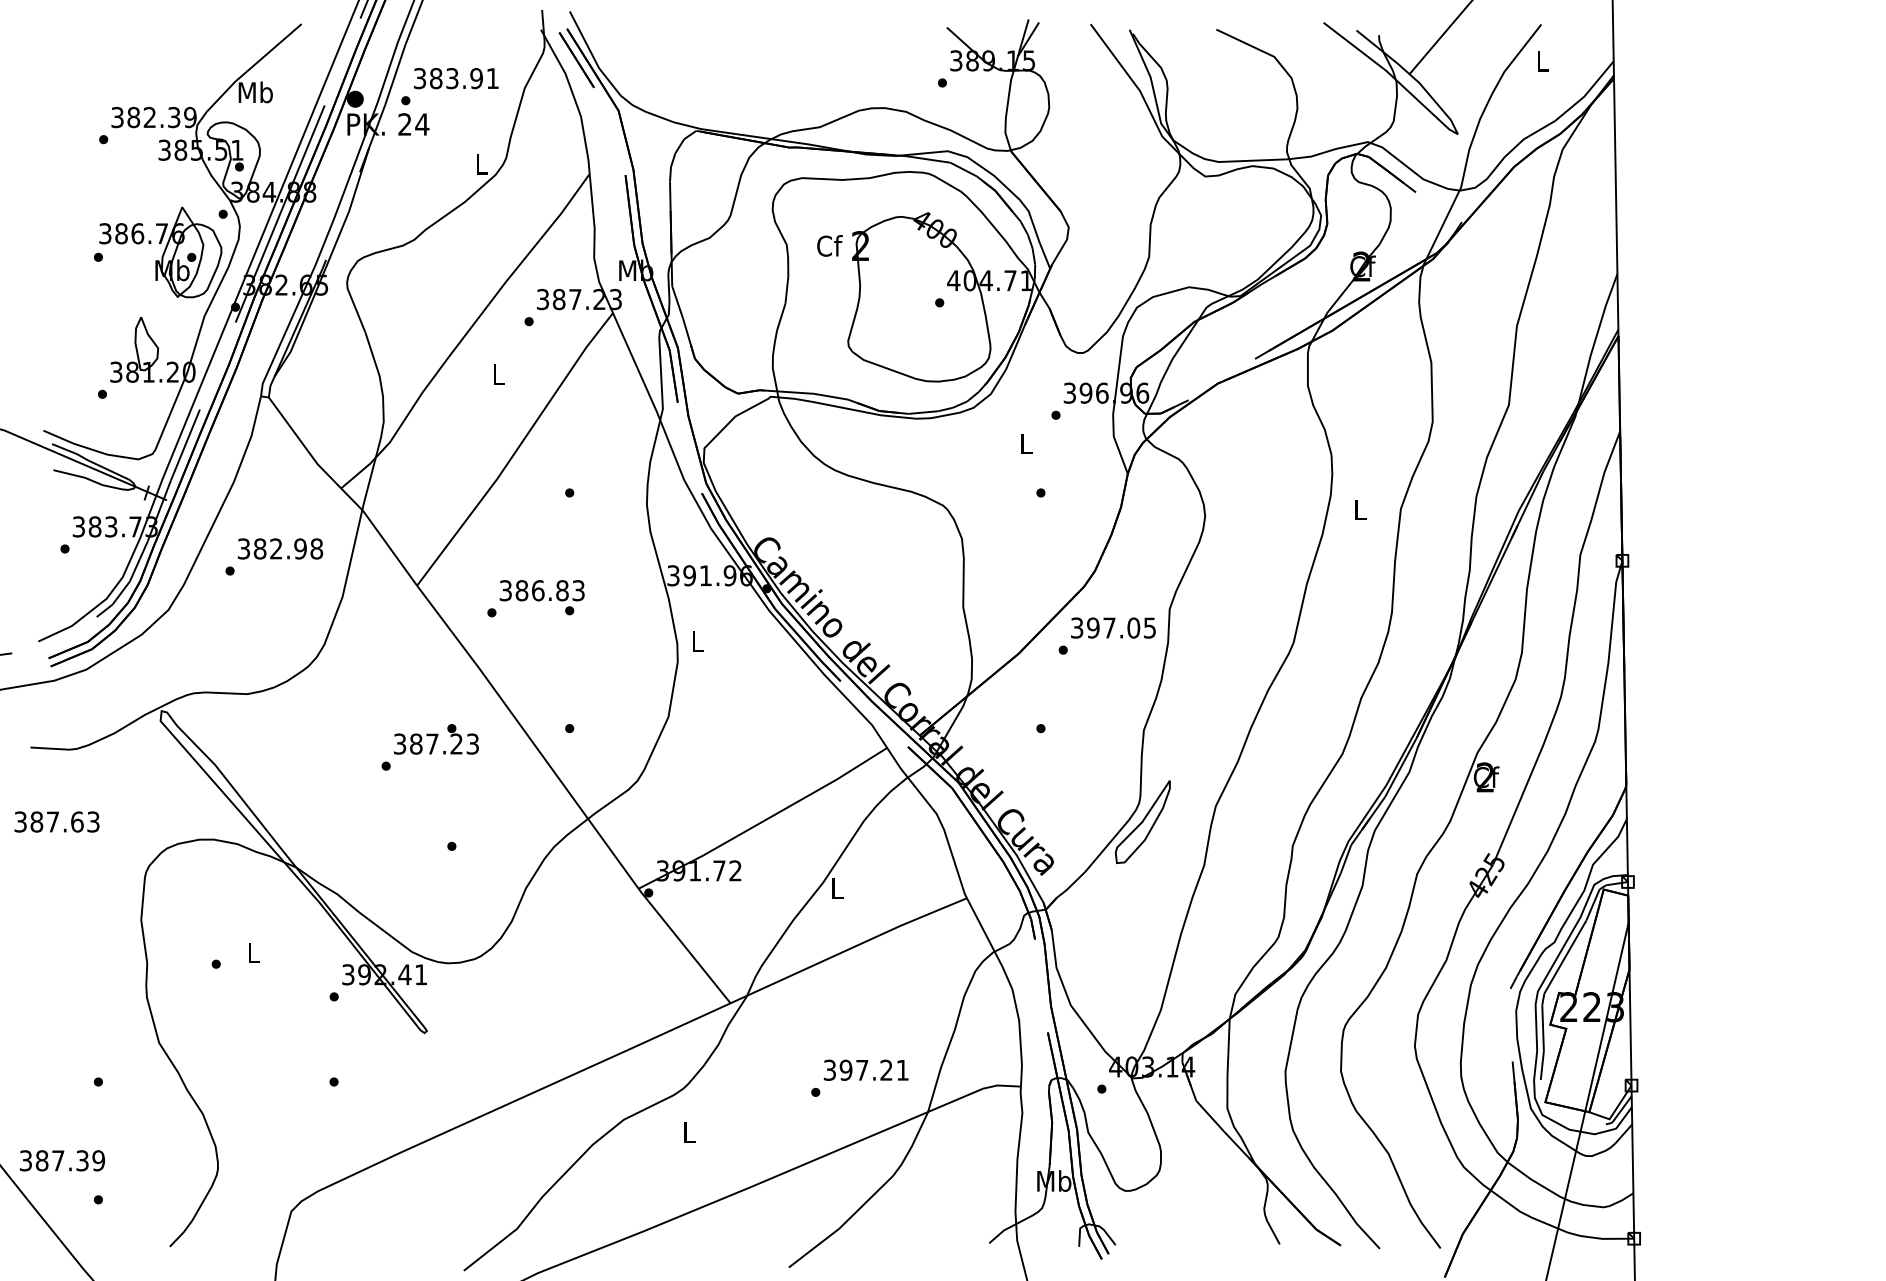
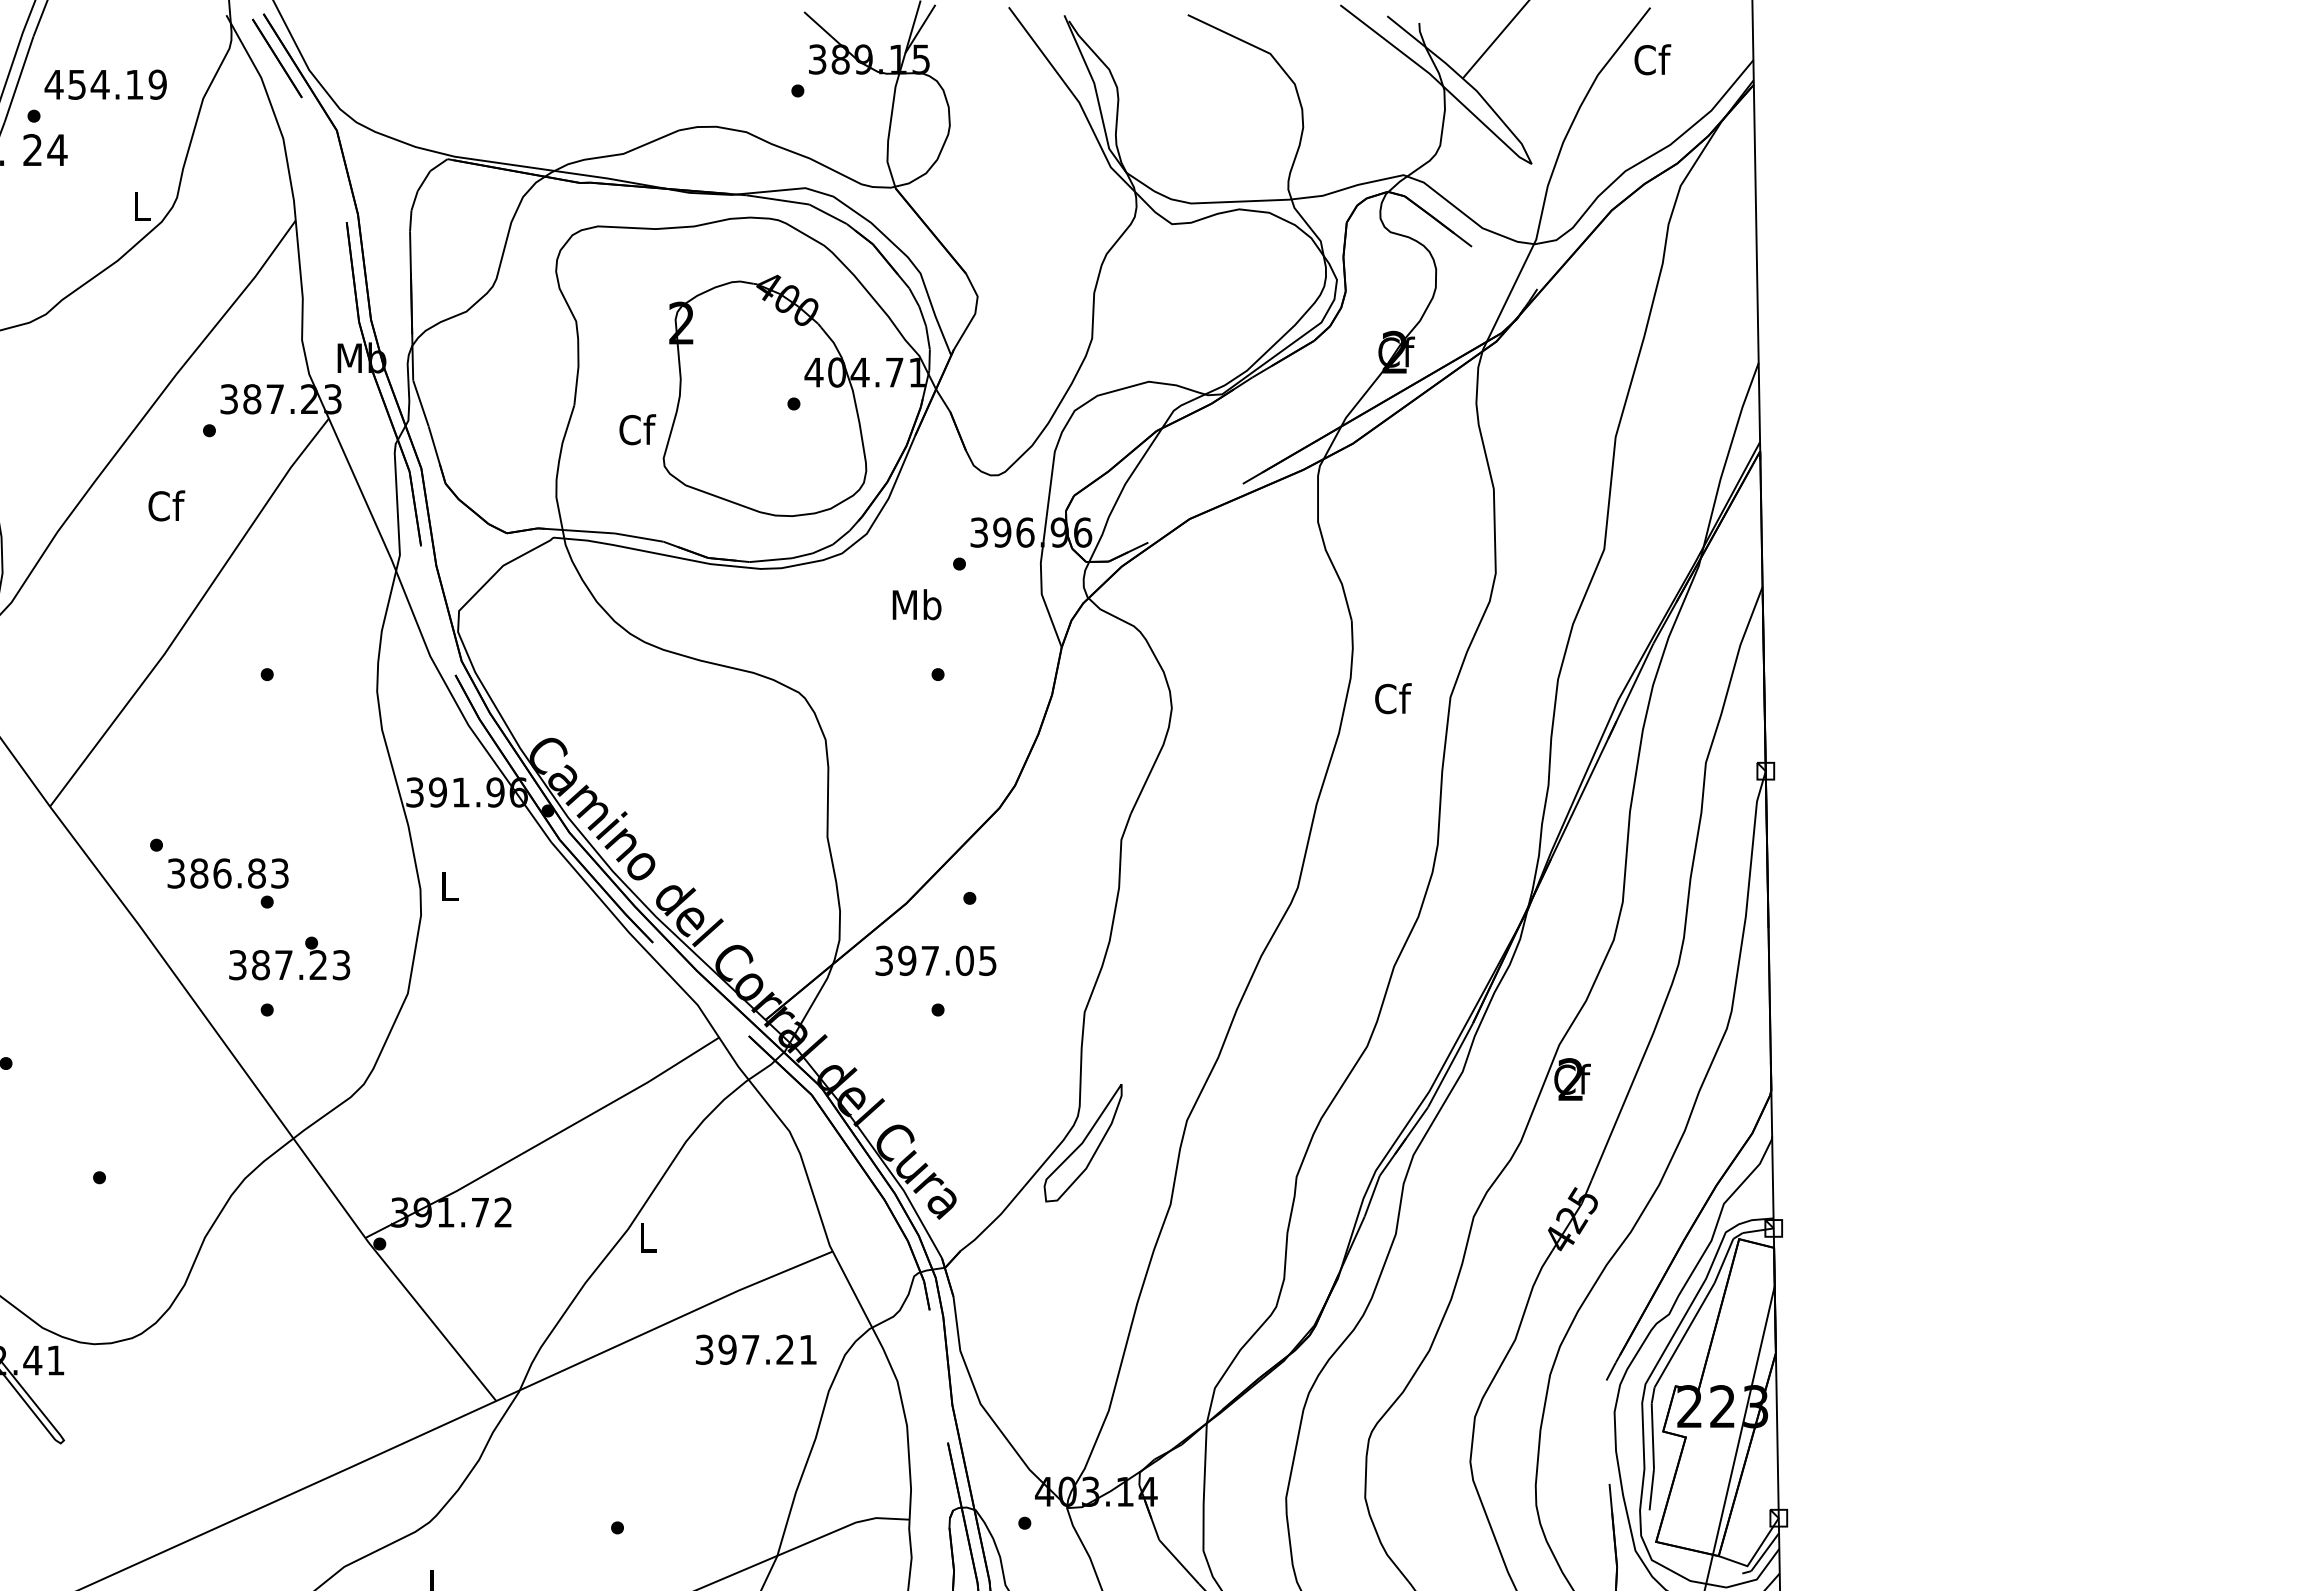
text: (1542, 60) -> (1652, 58), L -> Cf
text: (456, 78) -> (106, 84), 383.91 -> 454.19
text: (829, 245) -> (637, 429), moved
text: (498, 374) -> (165, 505), L -> Cf
text: (1026, 443) -> (917, 604), L -> Mb
text: (1360, 509) -> (1392, 698), L -> Cf
text: (541, 597) -> (227, 883), moved
text: (1113, 627) -> (936, 960), moved
text: (436, 739) -> (289, 958), moved
text: (865, 1069) -> (755, 1348), moved

